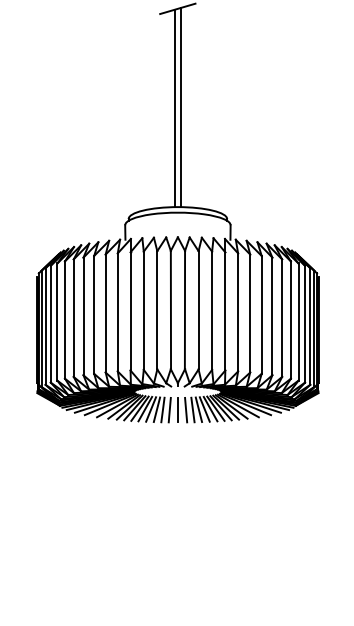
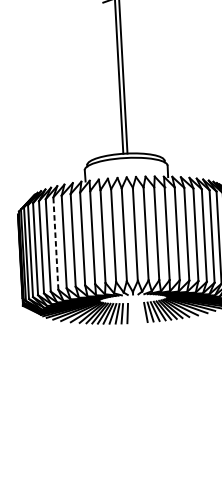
line: (83, 316) -> (55, 243), solid -> dashed
line: (186, 409) -> (140, 312), removed
line: (177, 410) -> (133, 313), removed

